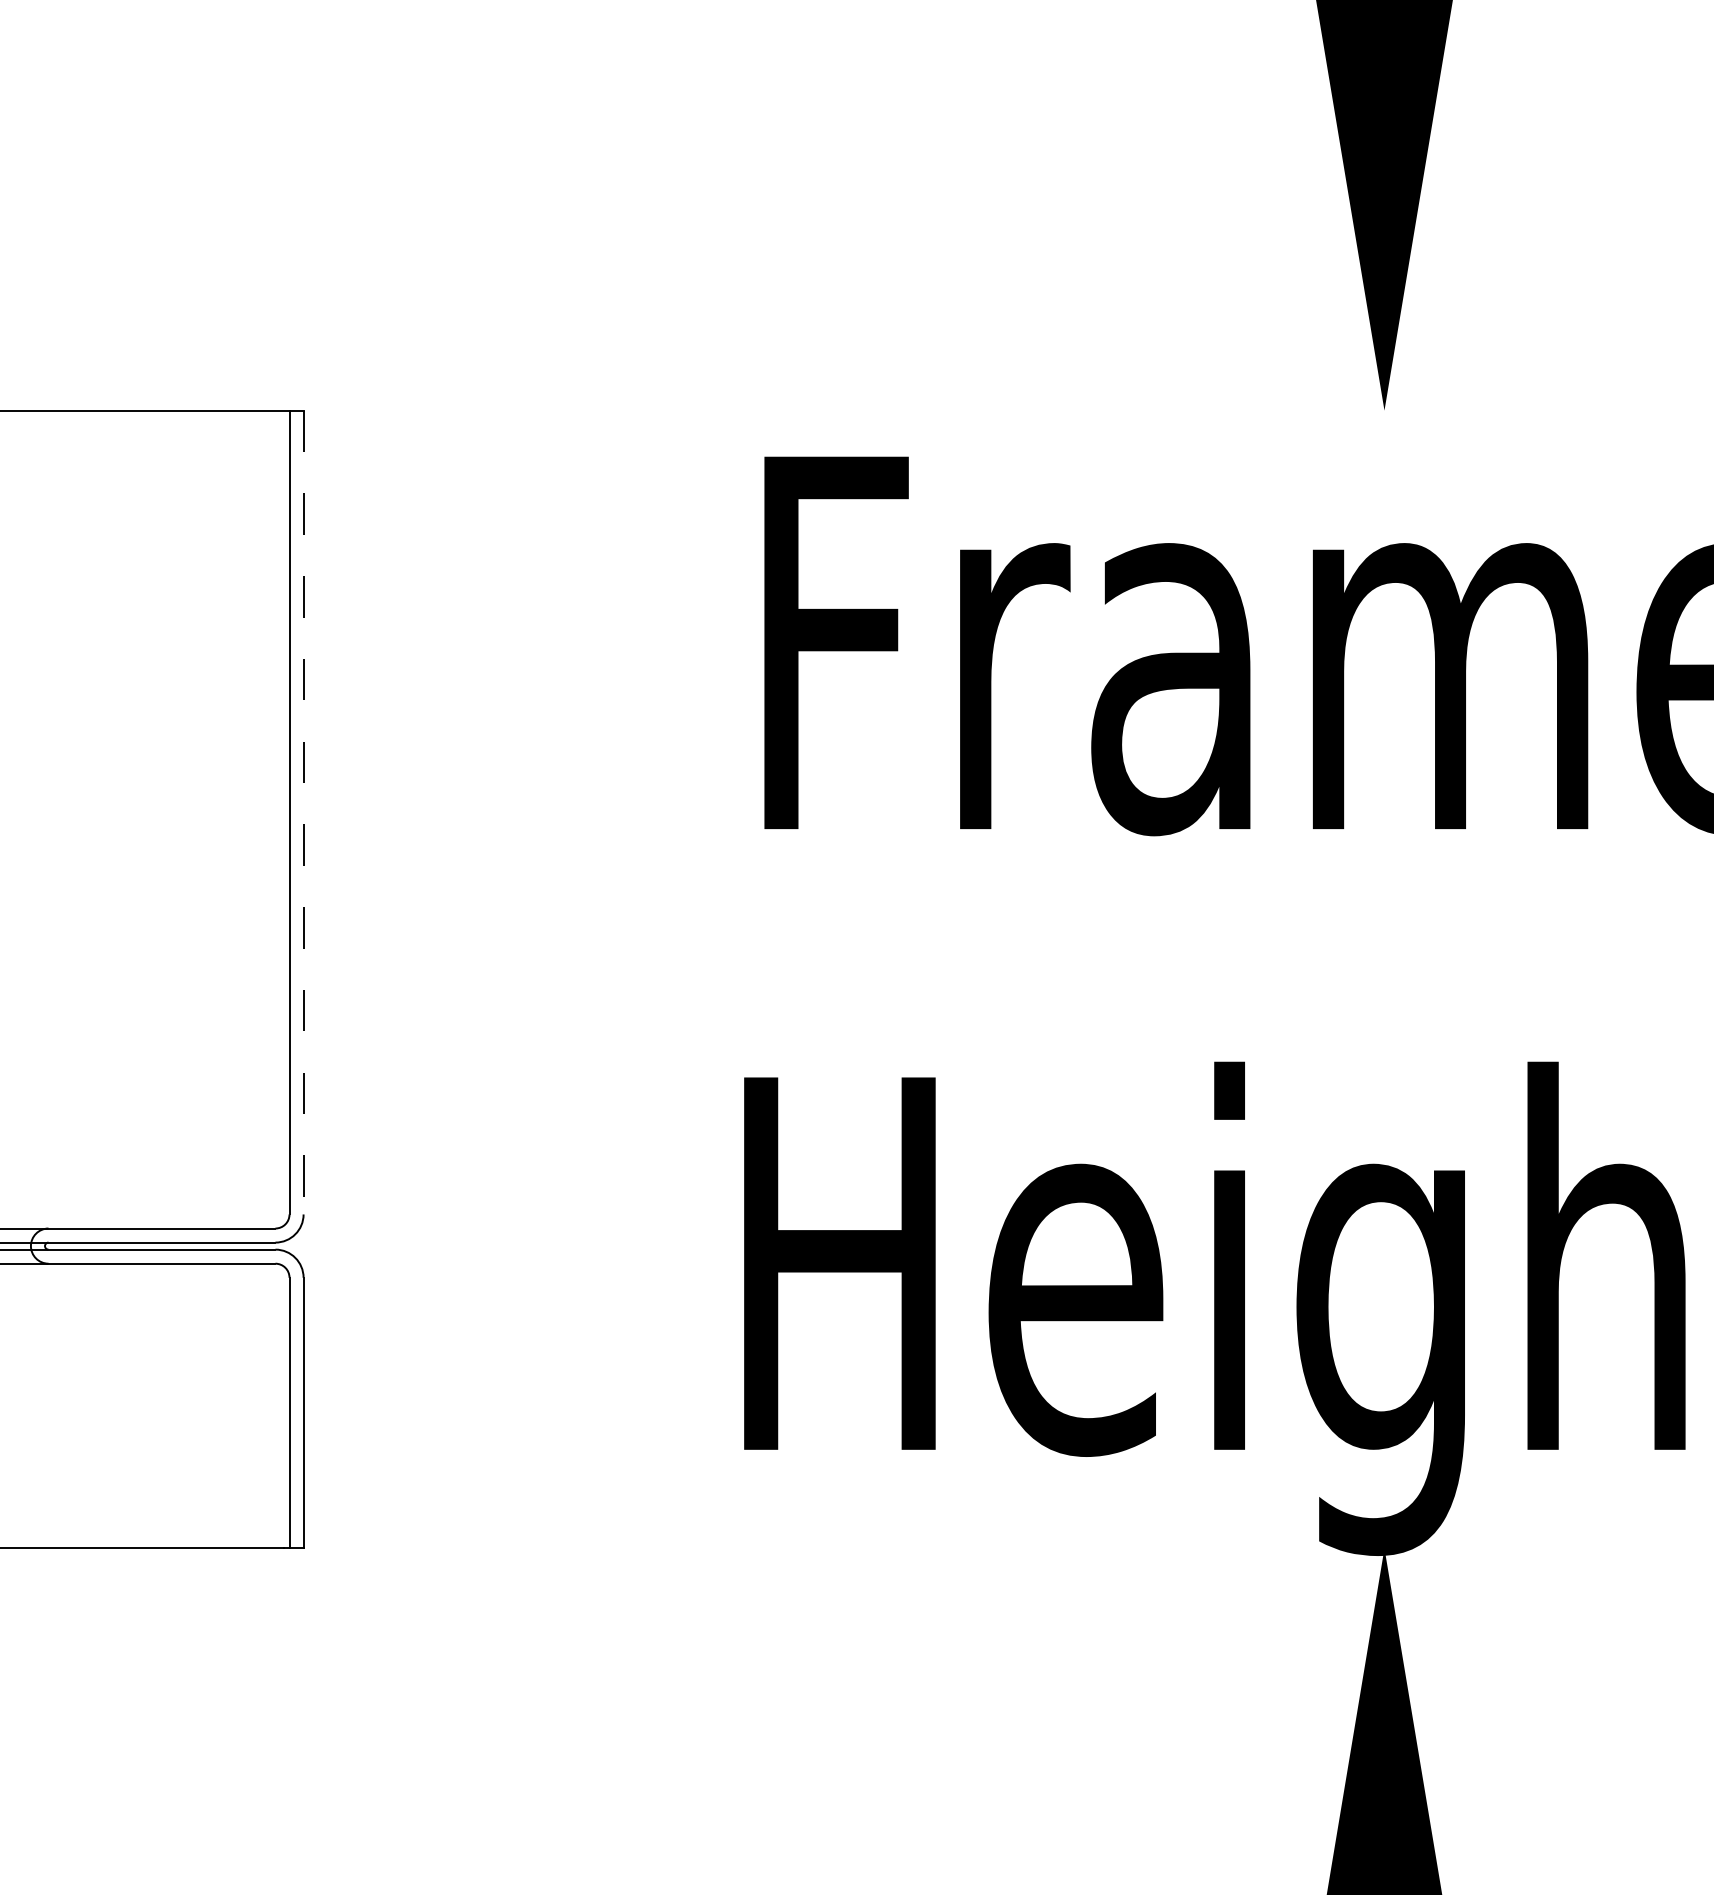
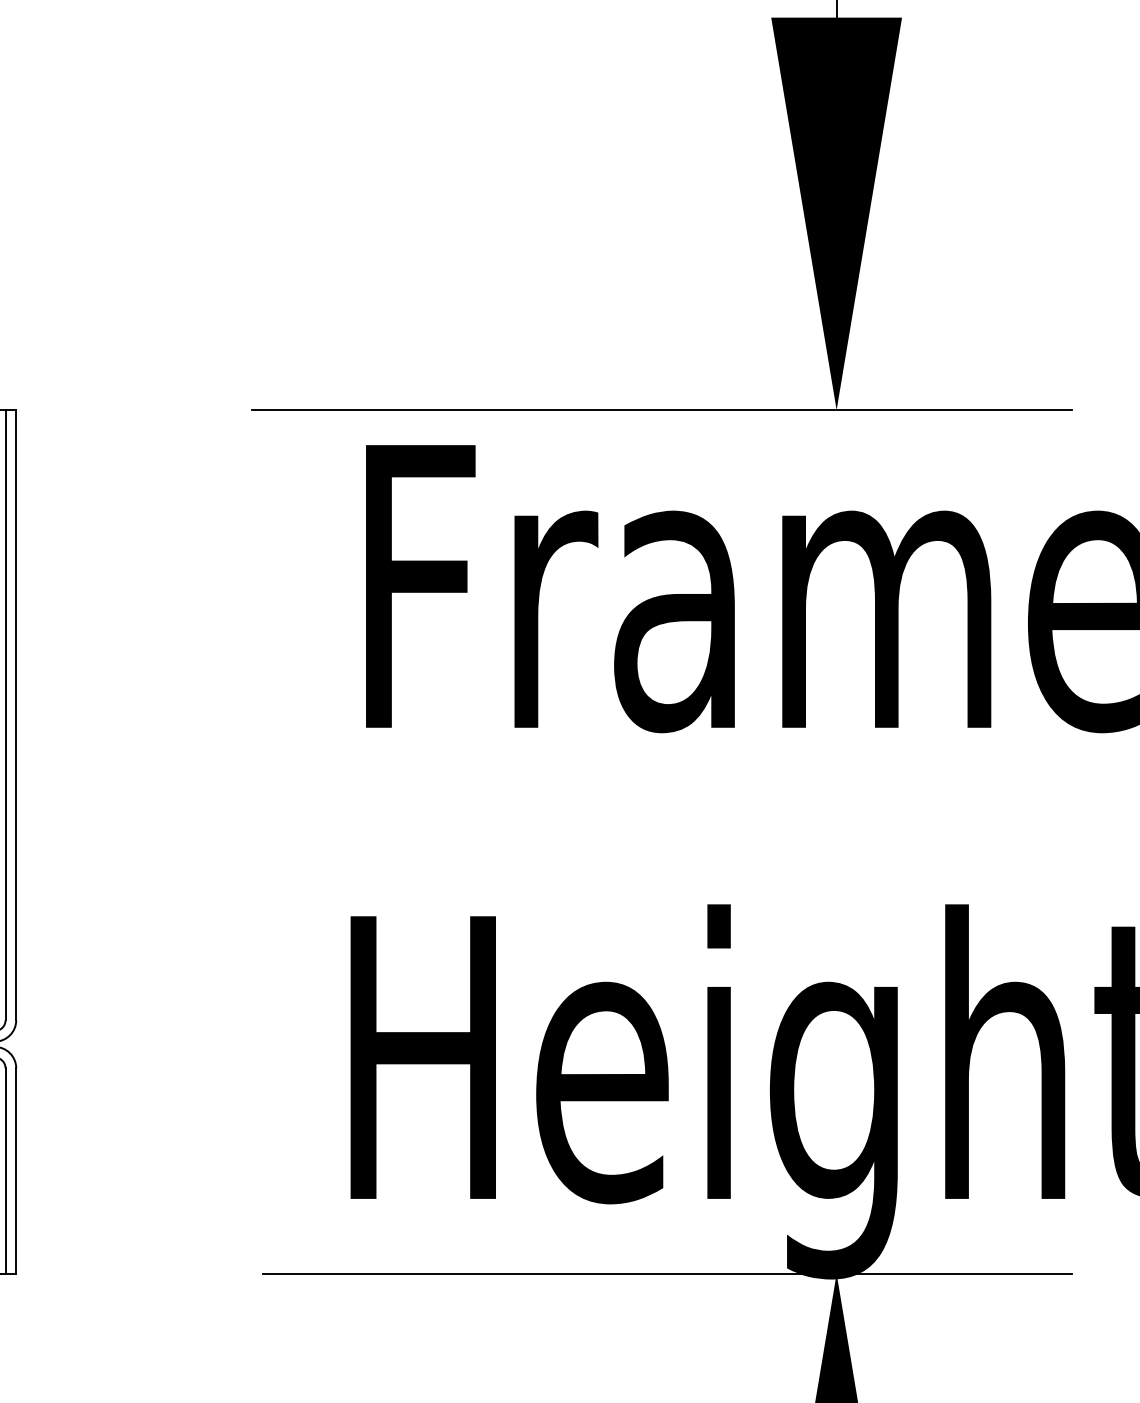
line: (1153, 410) -> (661, 410), added
line: (303, 812) -> (16, 715), dashed -> solid
line: (1161, 1548) -> (667, 1273), added

